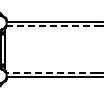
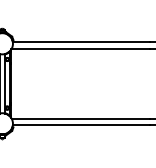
line: (51, 26) -> (80, 49), dashed -> solid
line: (51, 72) -> (80, 118), dashed -> solid

